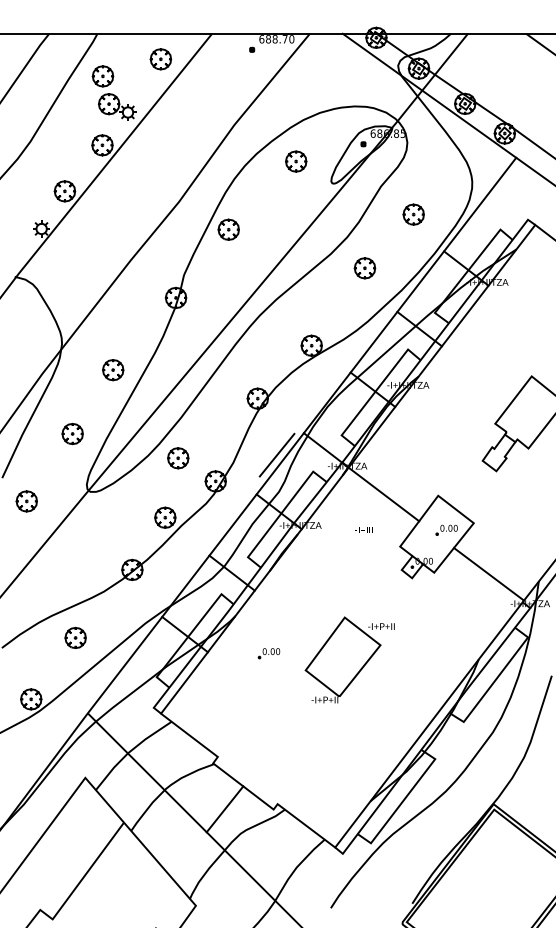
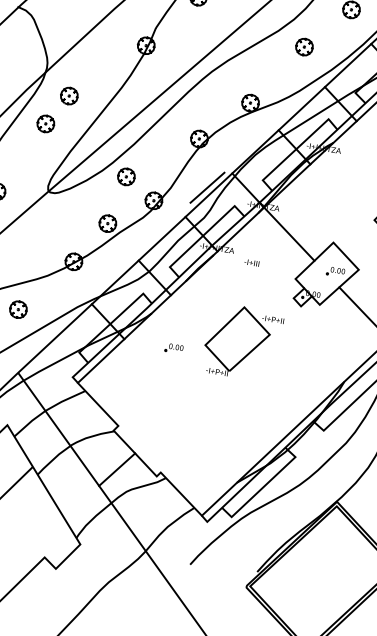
part: (113, 370) -> (69, 96), moved
part: (72, 433) -> (45, 123), moved
text: (363, 529) -> (251, 262), moved
part: (349, 659) -> (242, 342), moved

